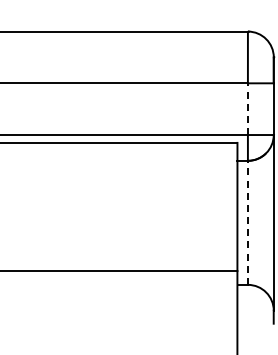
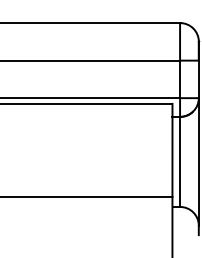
line: (247, 109) -> (179, 79), dashed -> solid
line: (247, 222) -> (179, 161), dashed -> solid

